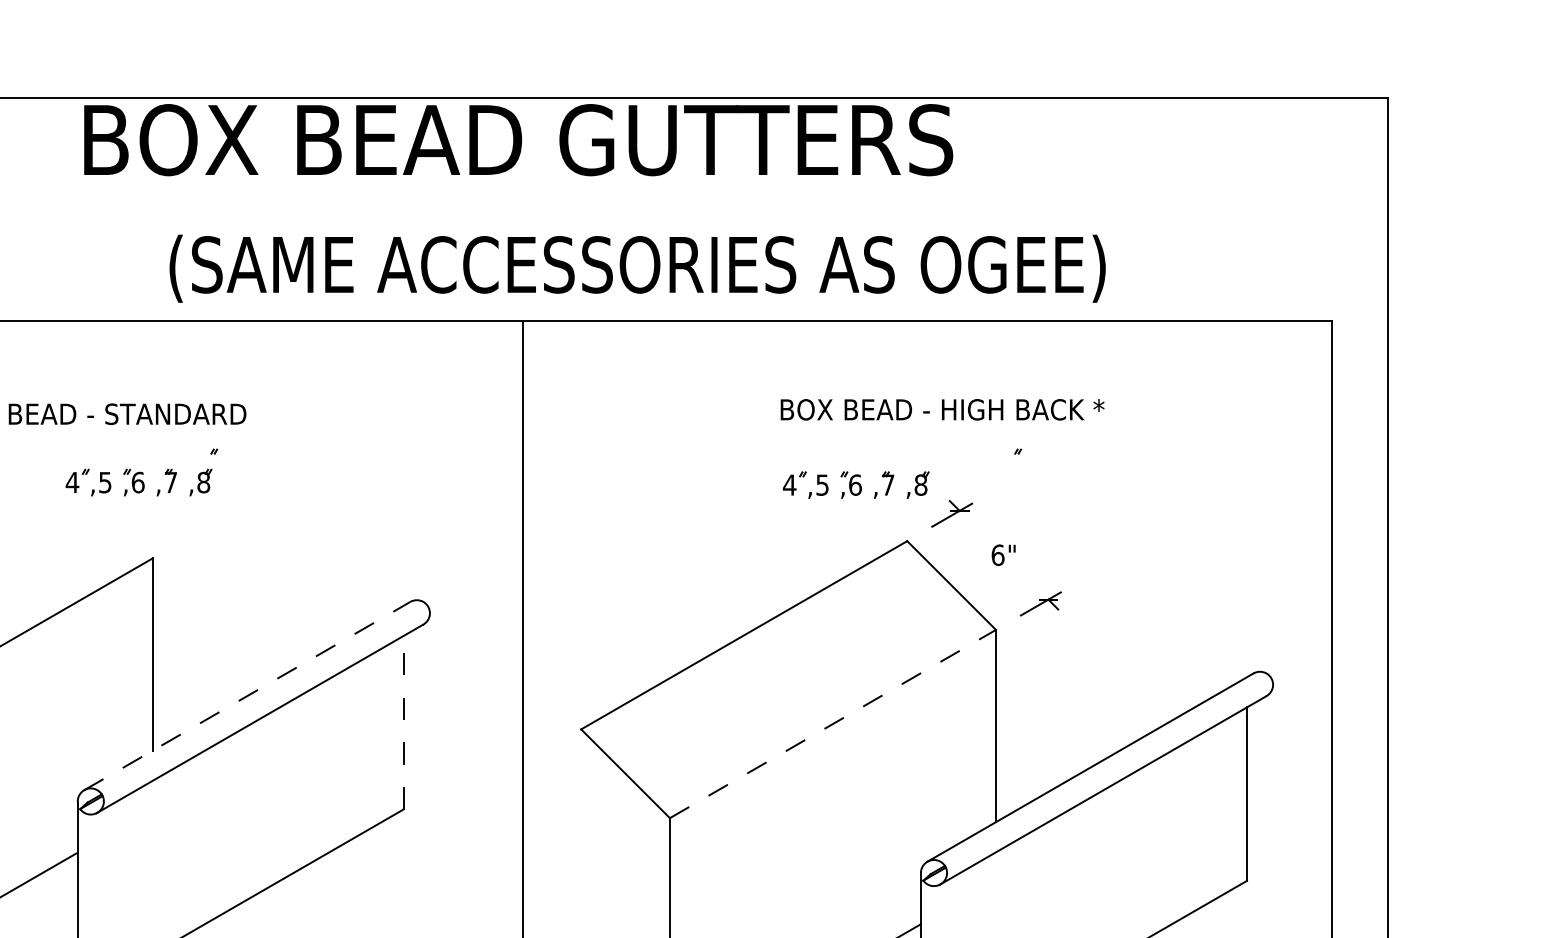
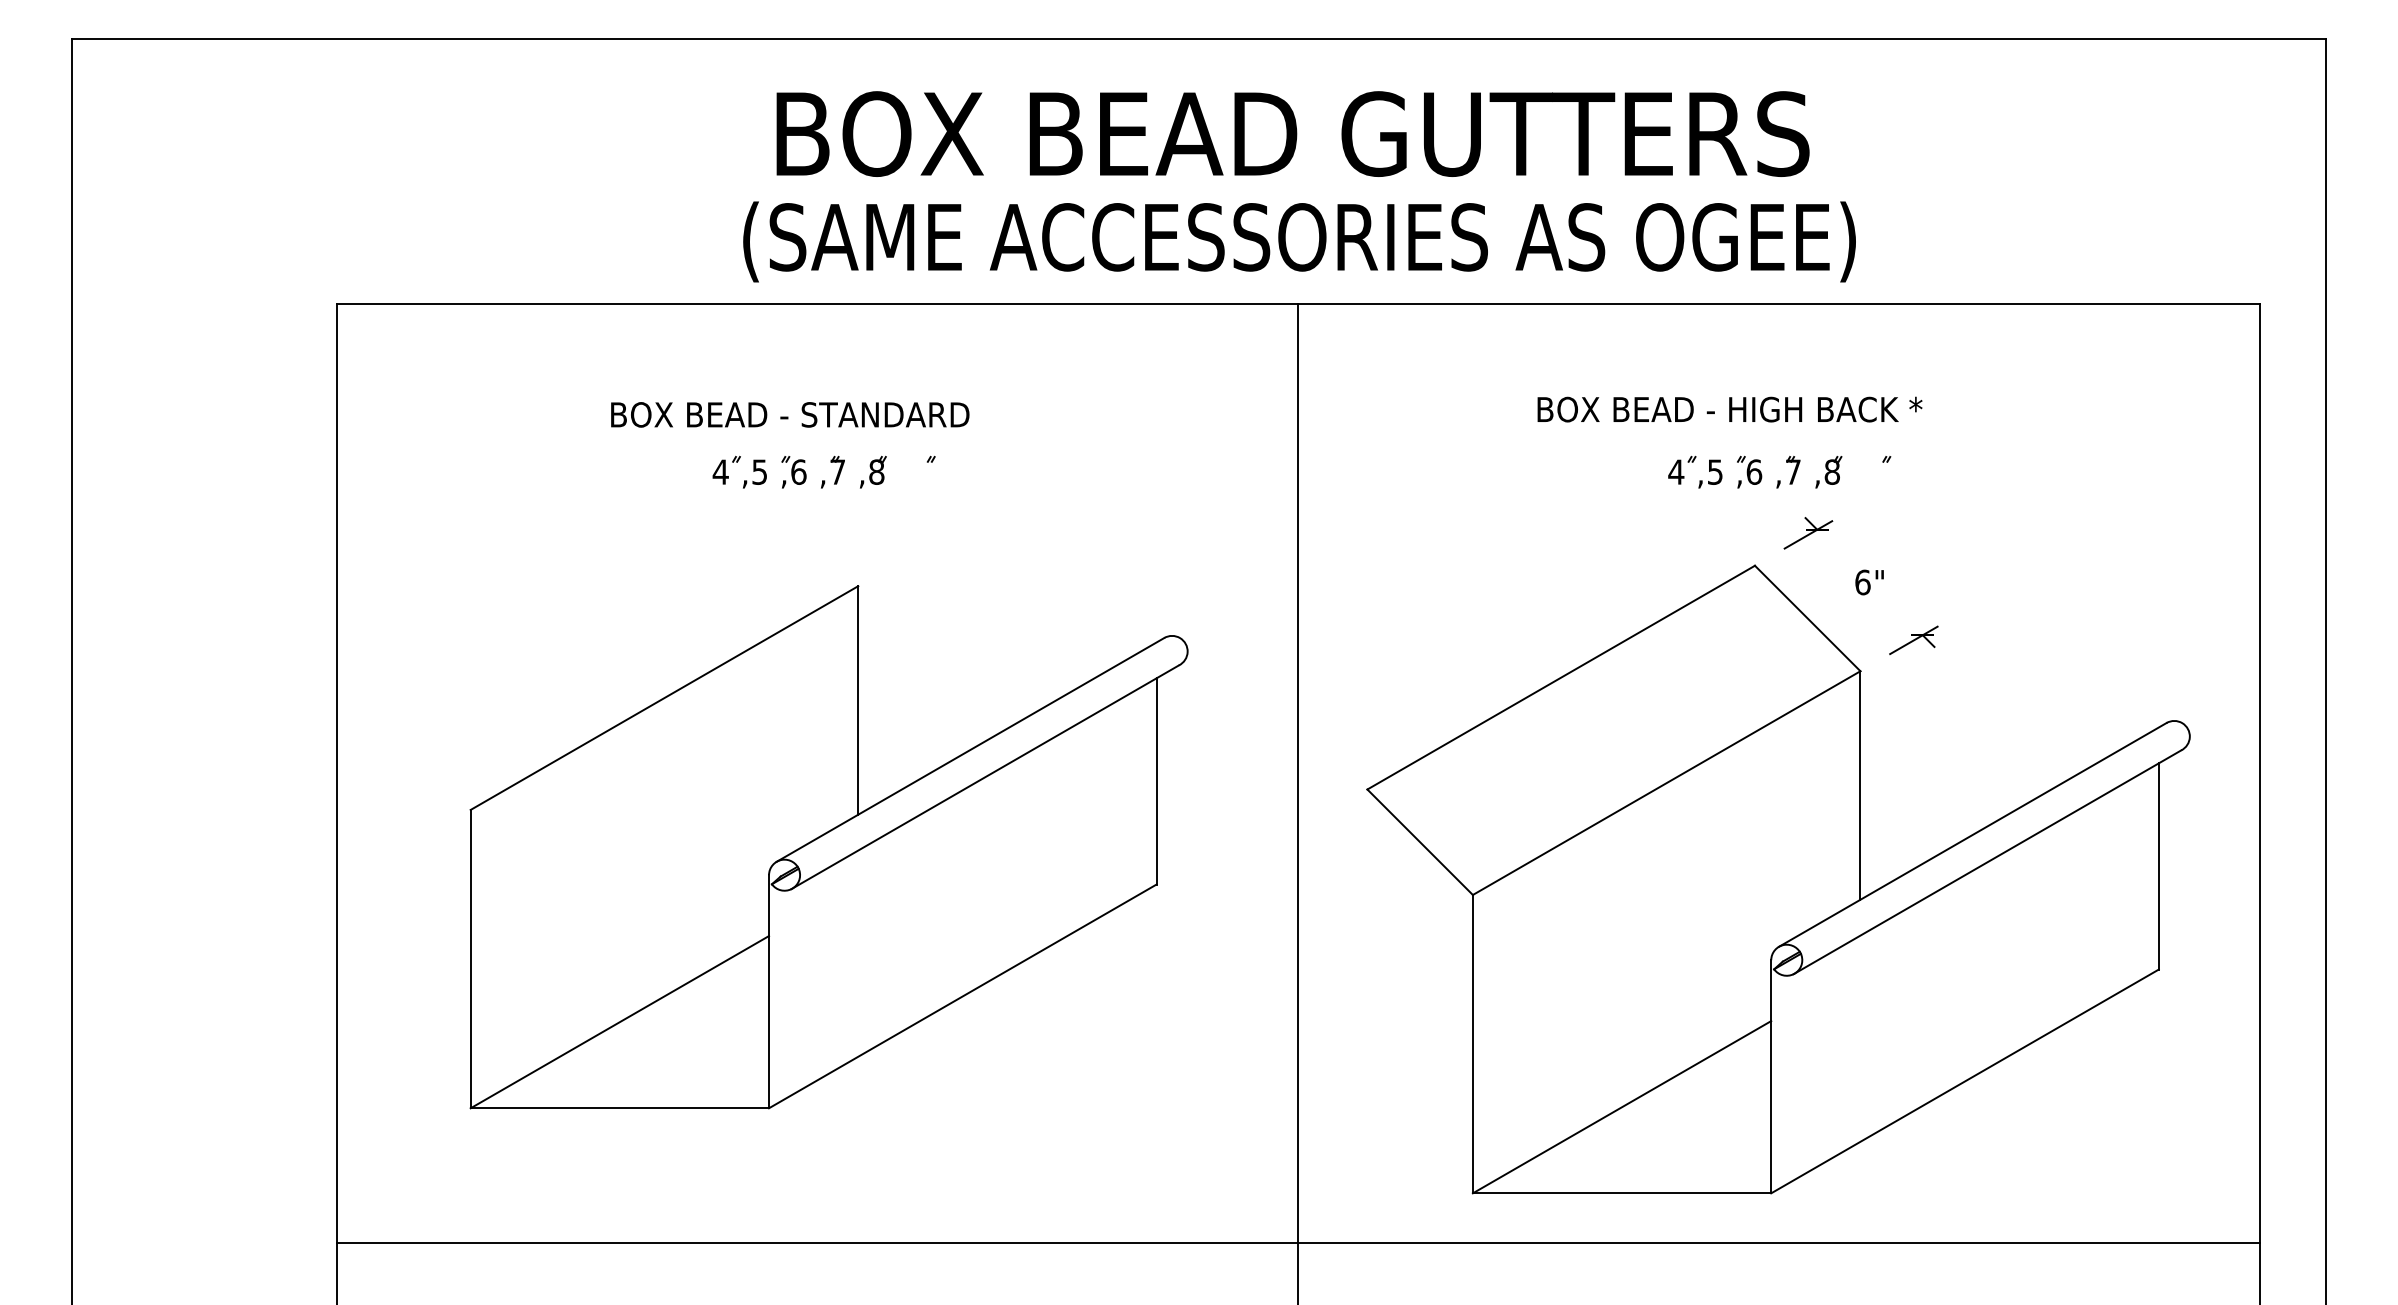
text: (518, 139) -> (1292, 133), moved
text: (637, 268) -> (1299, 241), moved
text: (942, 409) -> (1729, 409), moved
part: (138, 482) -> (799, 472), moved
part: (856, 485) -> (1755, 472), moved
line: (247, 695) -> (970, 749), dashed -> solid
line: (403, 721) -> (1156, 780), dashed -> solid
line: (832, 724) -> (1666, 783), dashed -> solid

